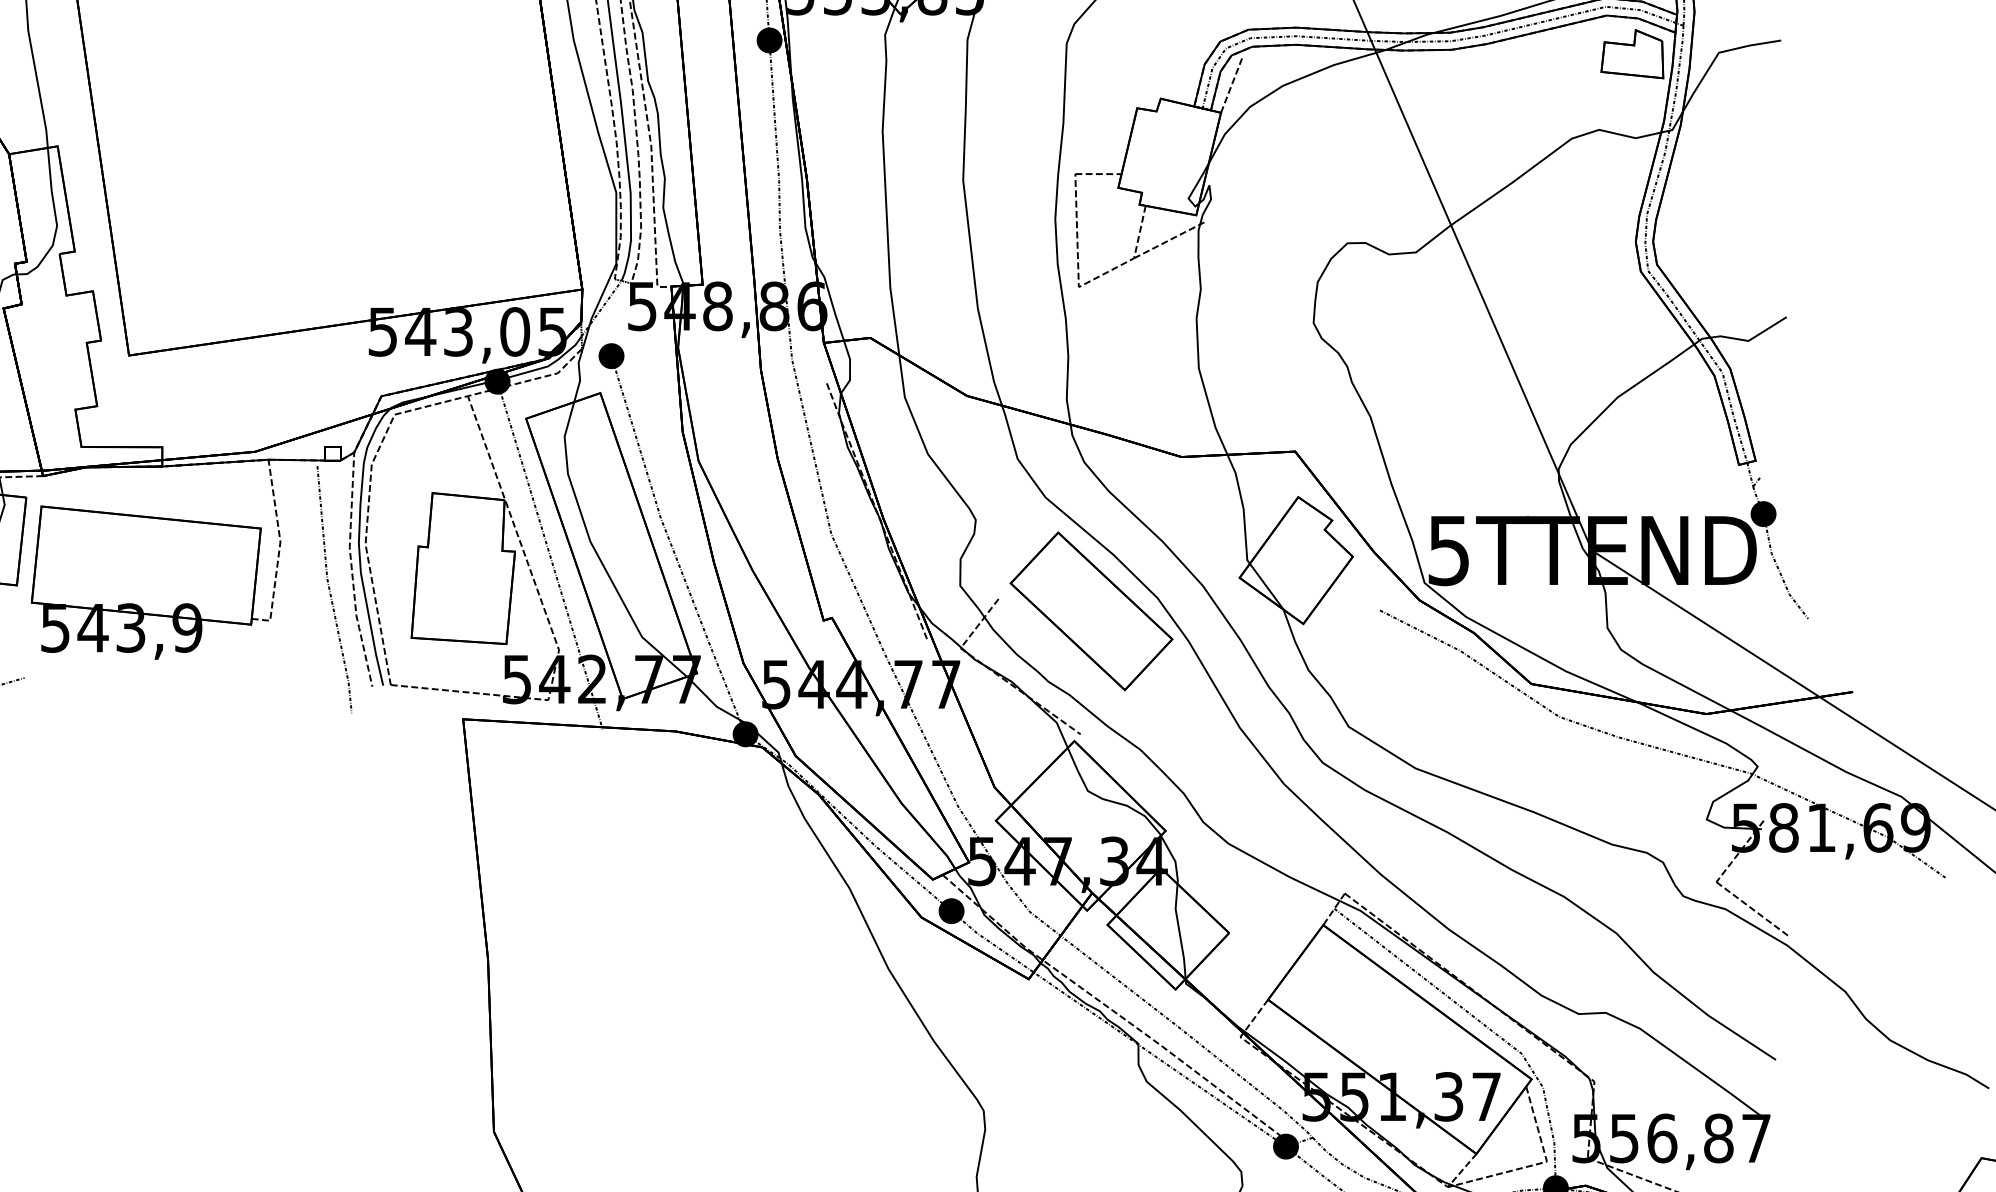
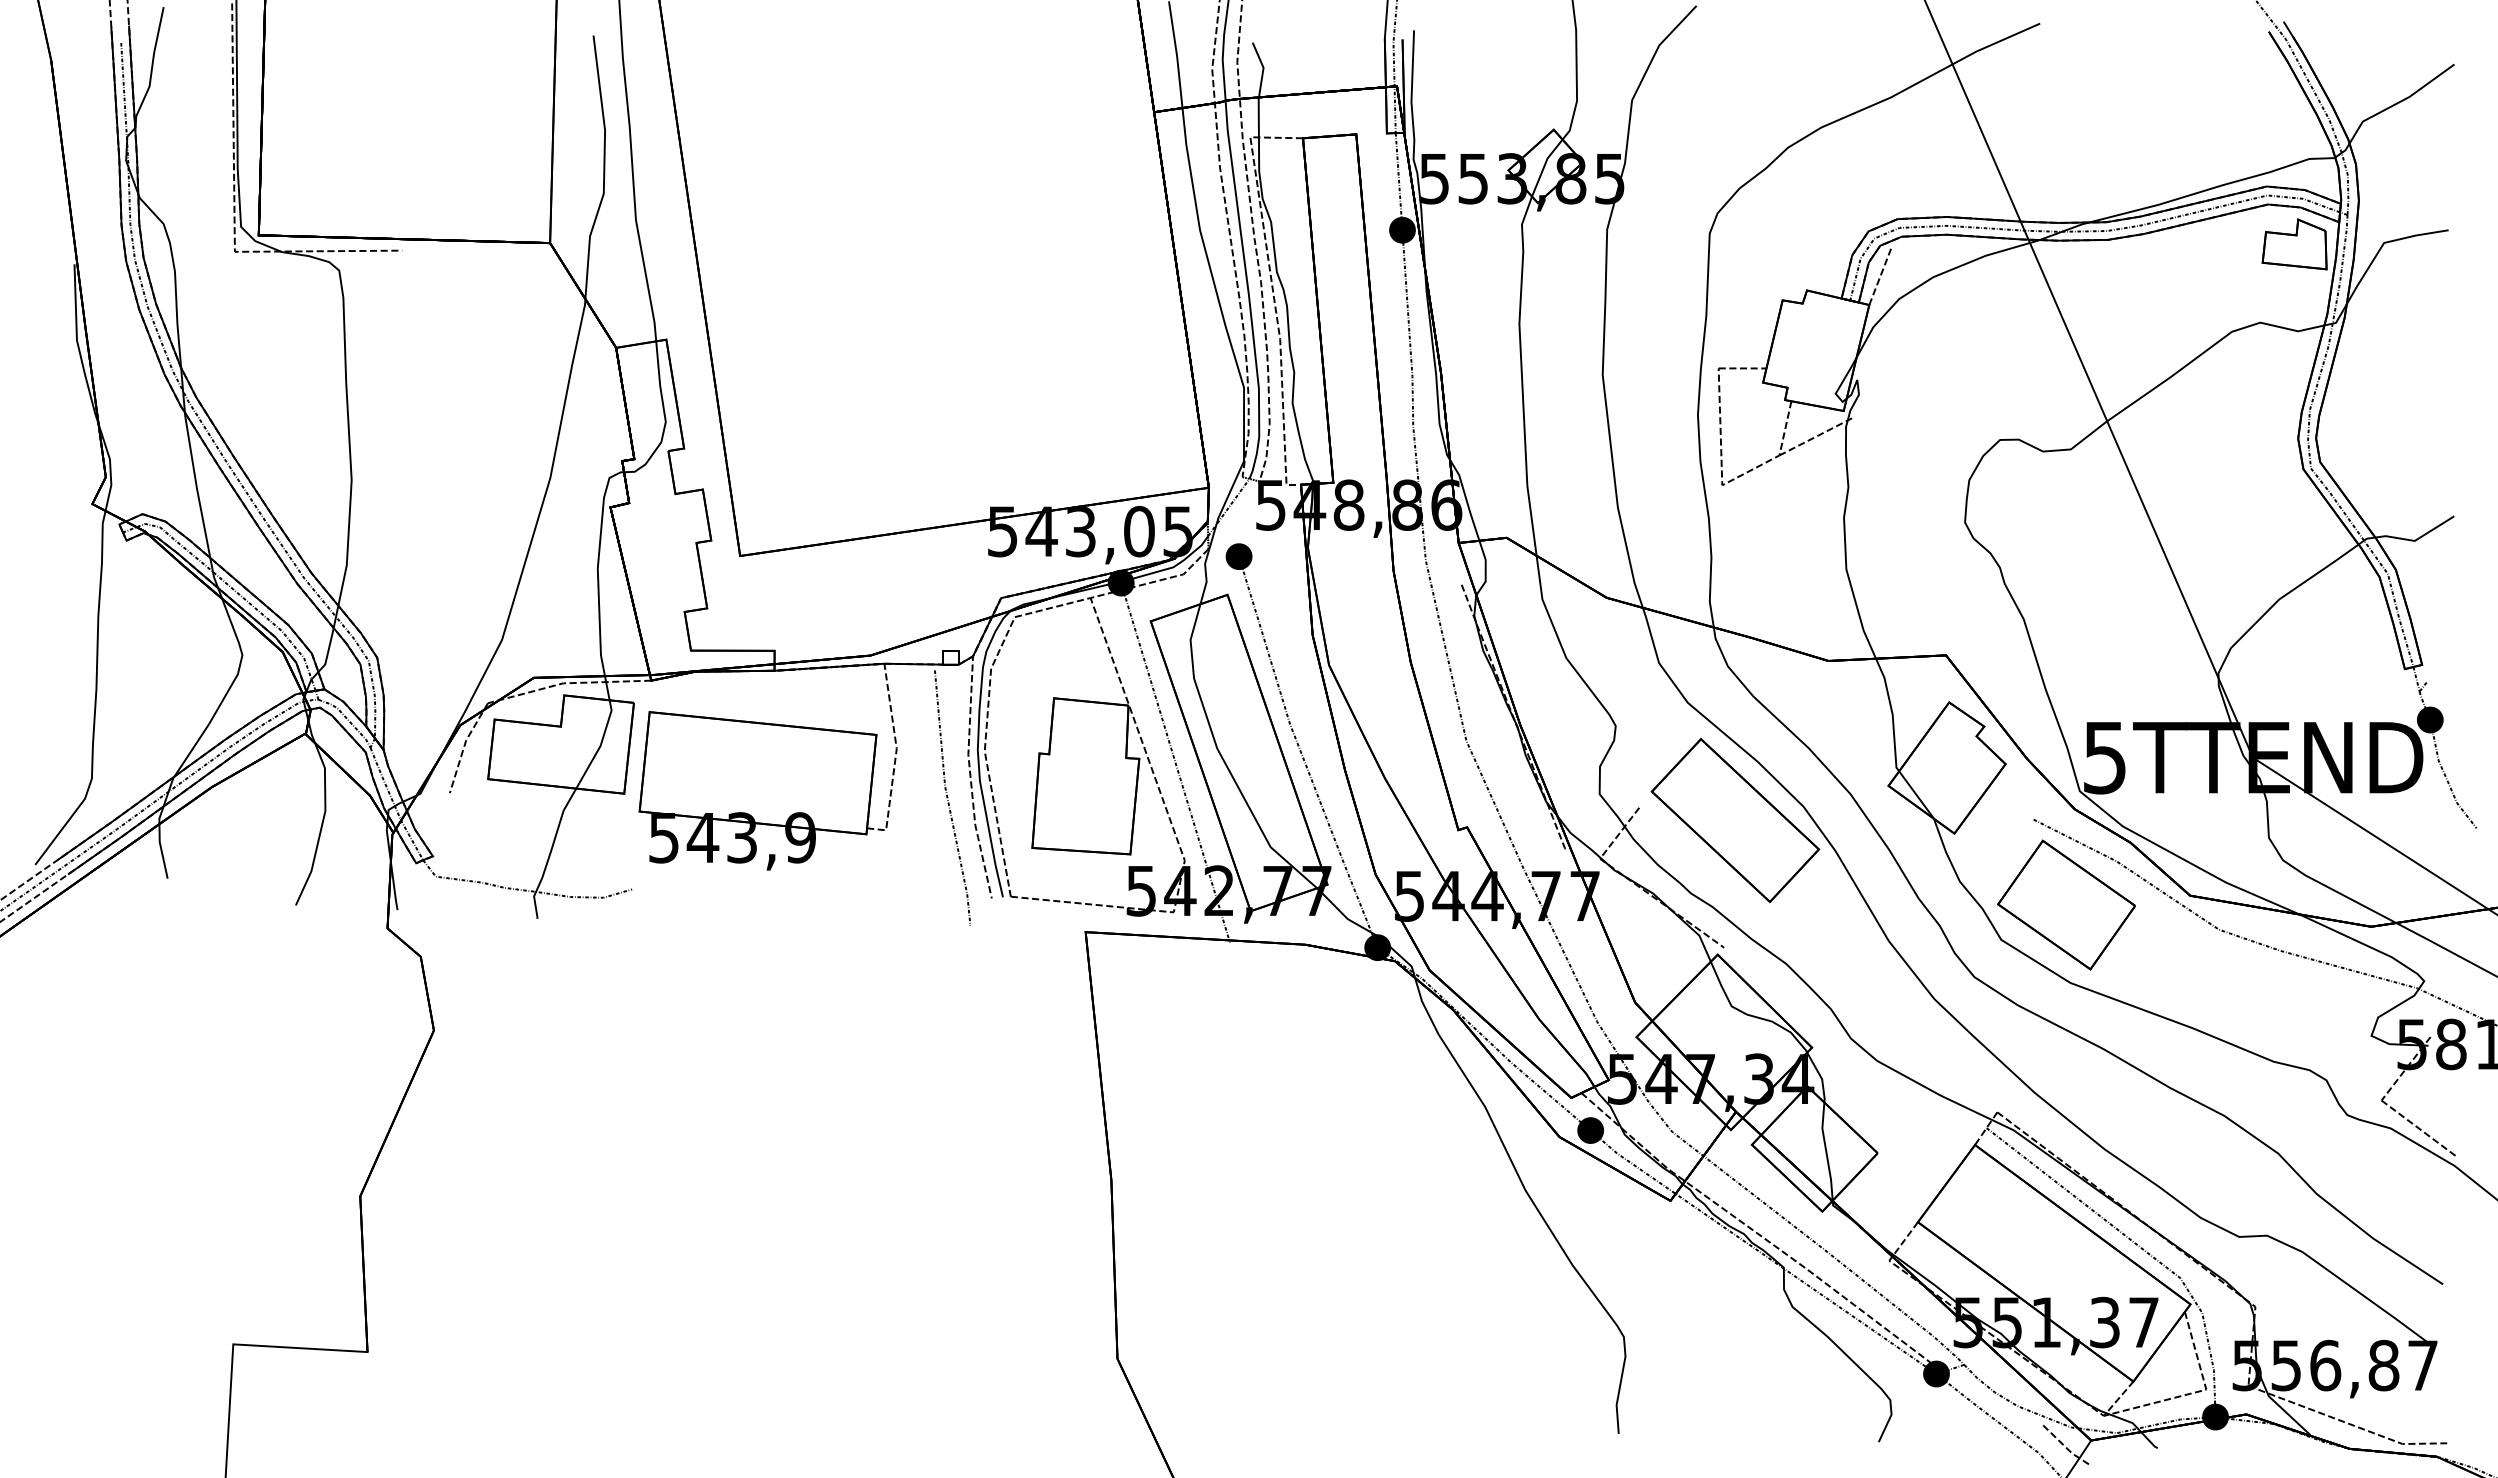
part: (1411, 692) -> (2066, 904), added

